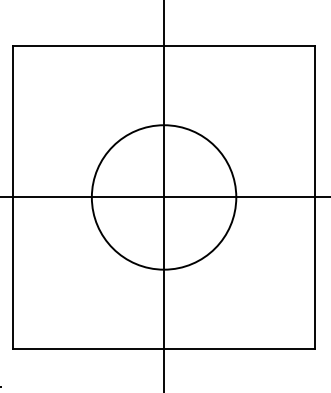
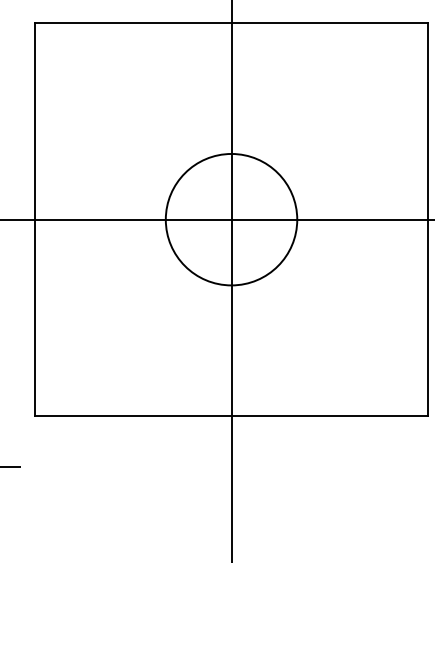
circle: (164, 197) -> (231, 219), size x0.7

